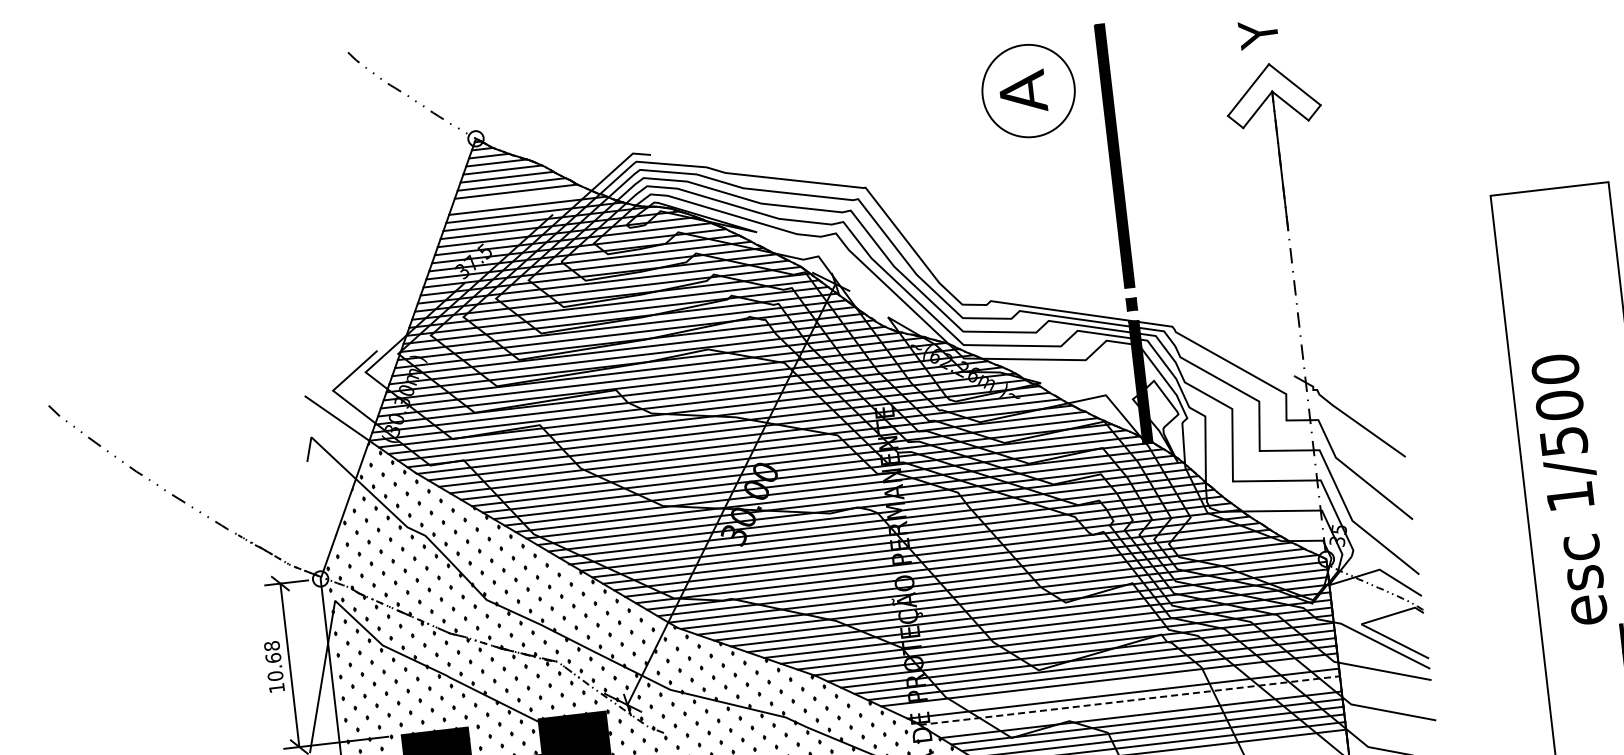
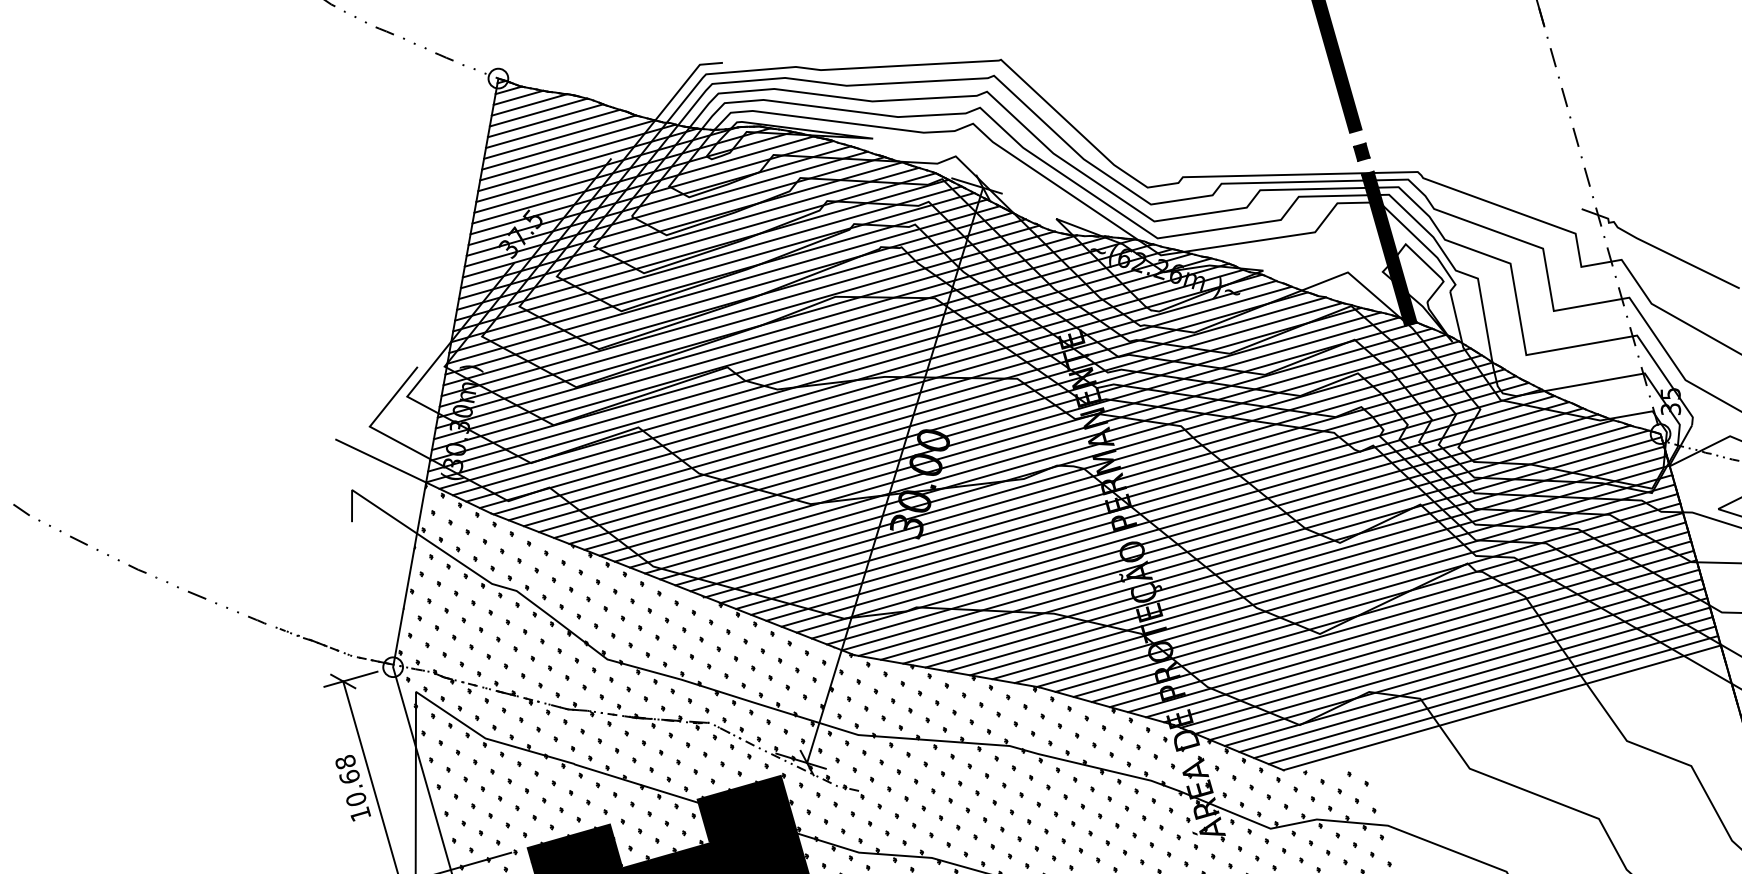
line: (521, 198) -> (568, 144), added
line: (1116, 686) -> (1421, 638), added
line: (1129, 700) -> (1440, 653), dashed -> solid
line: (1135, 707) -> (1449, 661), added

